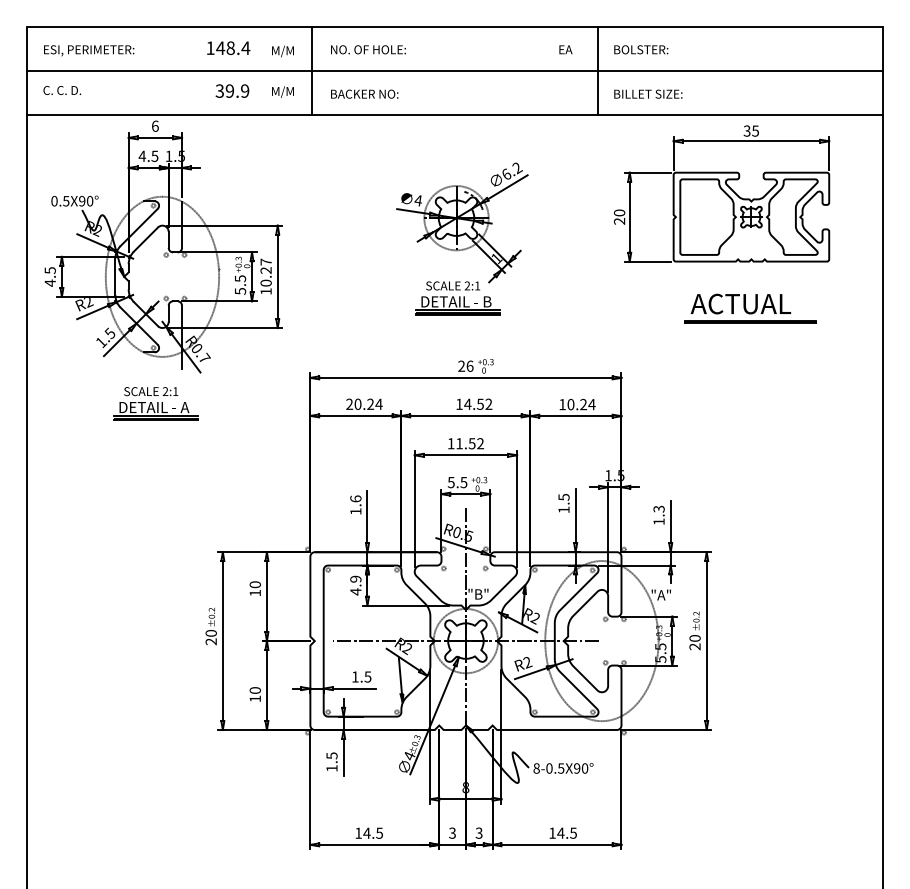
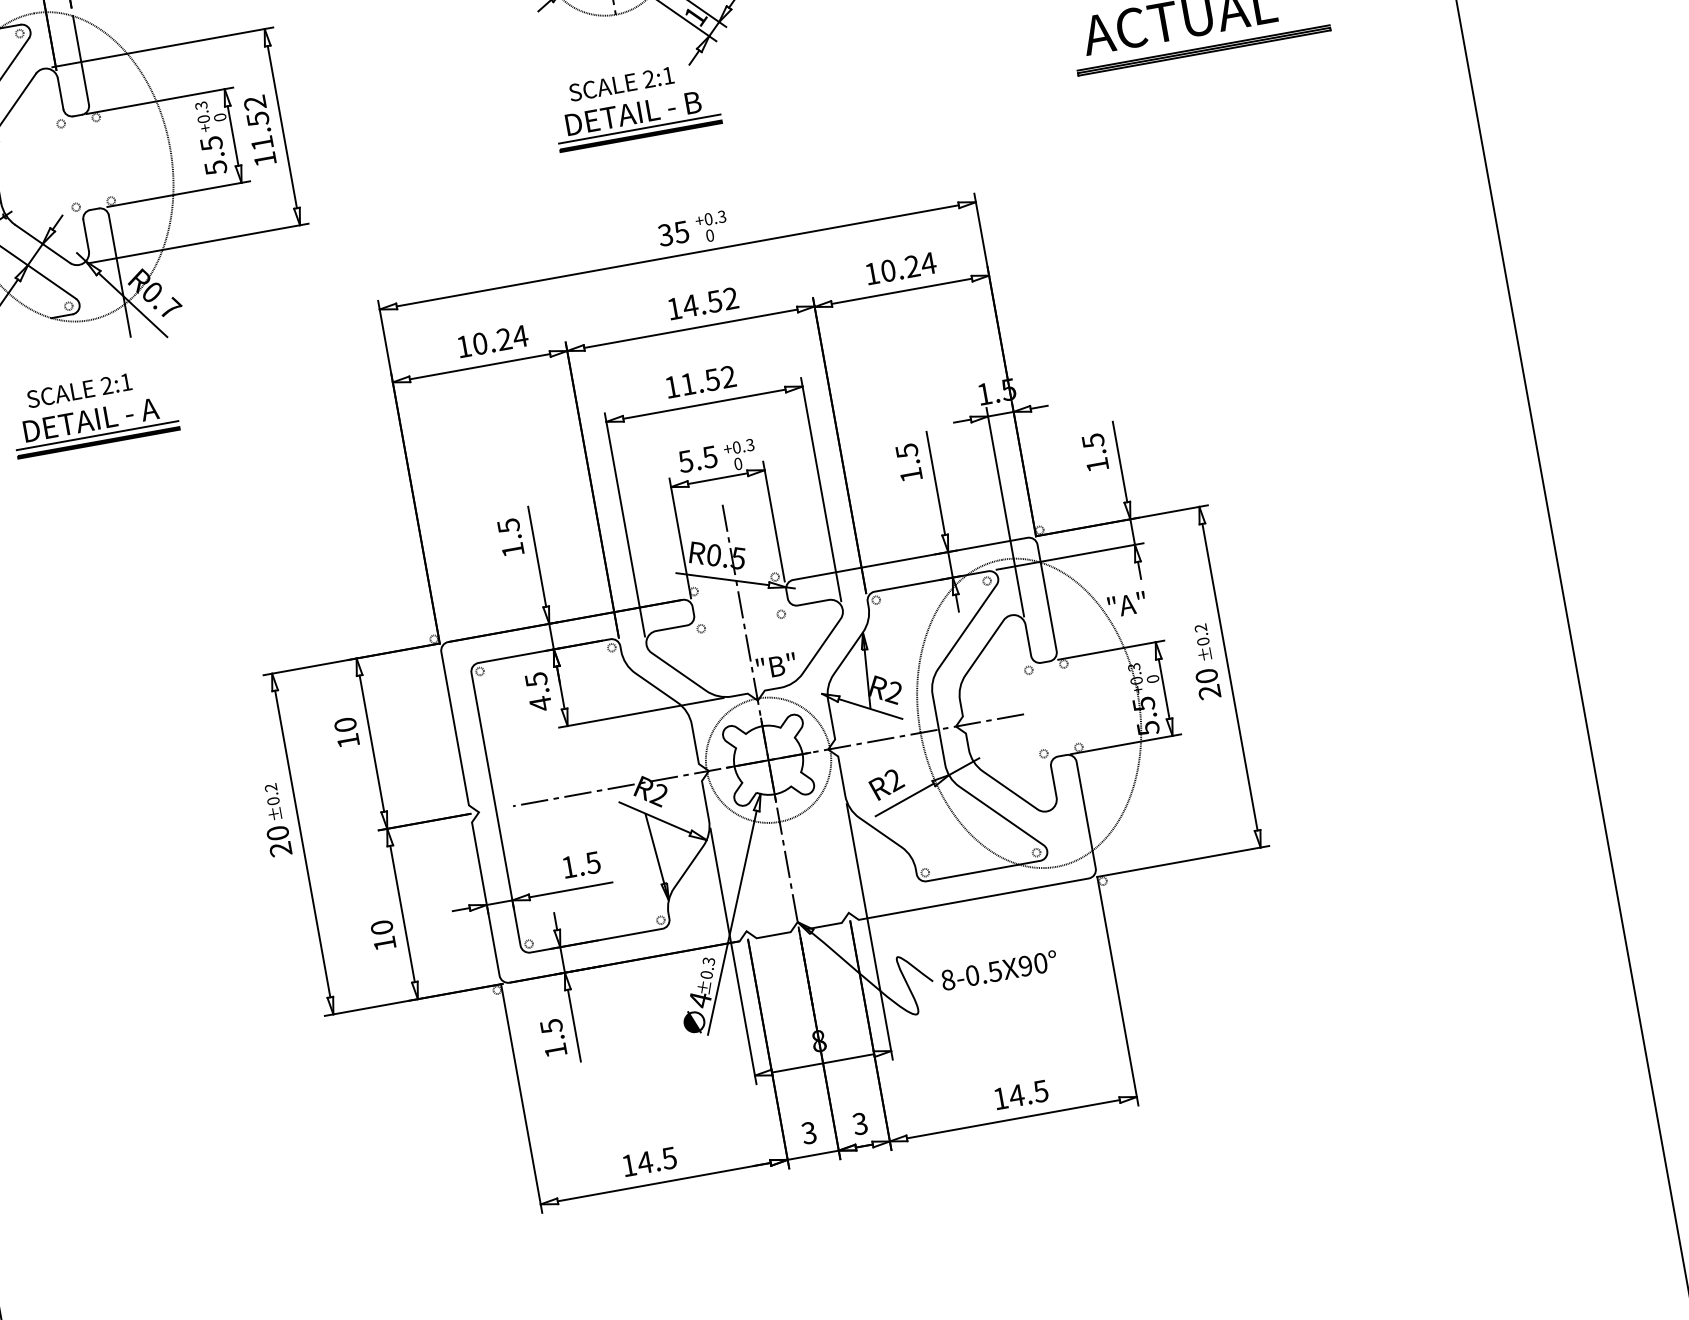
text: (265, 272) -> (257, 123), 10.27 -> 11.52
text: (465, 365) -> (672, 232), 26 -> 35
text: (349, 403) -> (463, 345), 20.24 -> 10.24
text: (355, 498) -> (507, 525), 1.6 -> 1.5
text: (658, 508) -> (1091, 439), 1.3 -> 1.5
text: (355, 578) -> (535, 678), 4.9 -> 4.5

